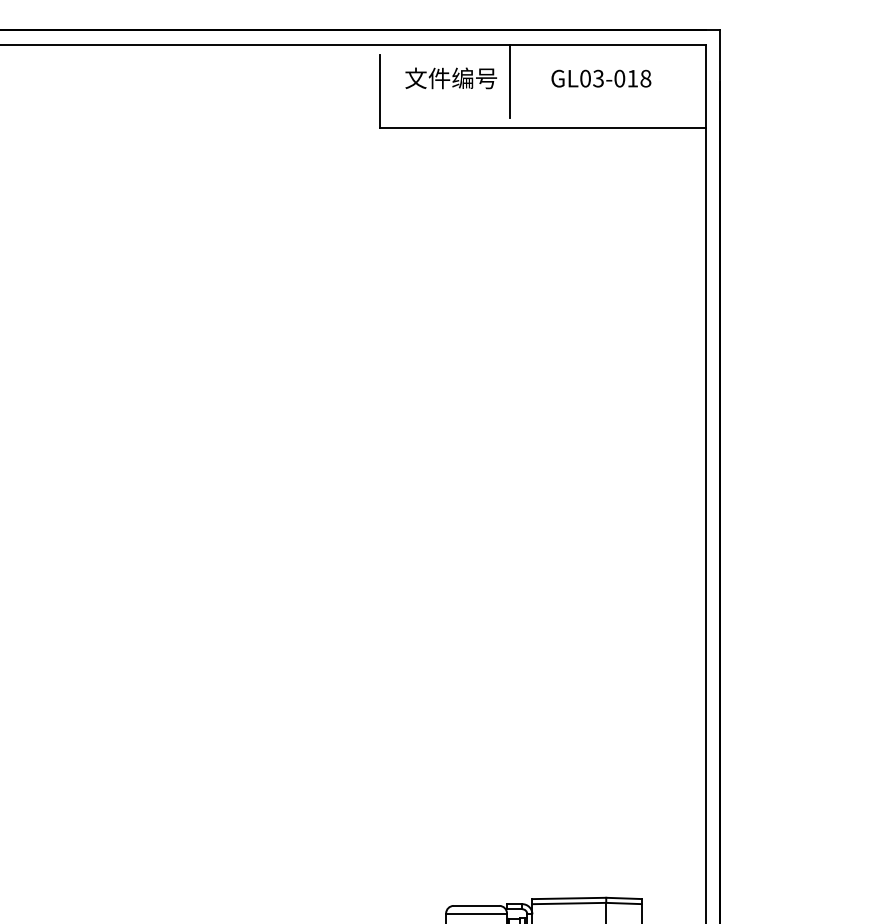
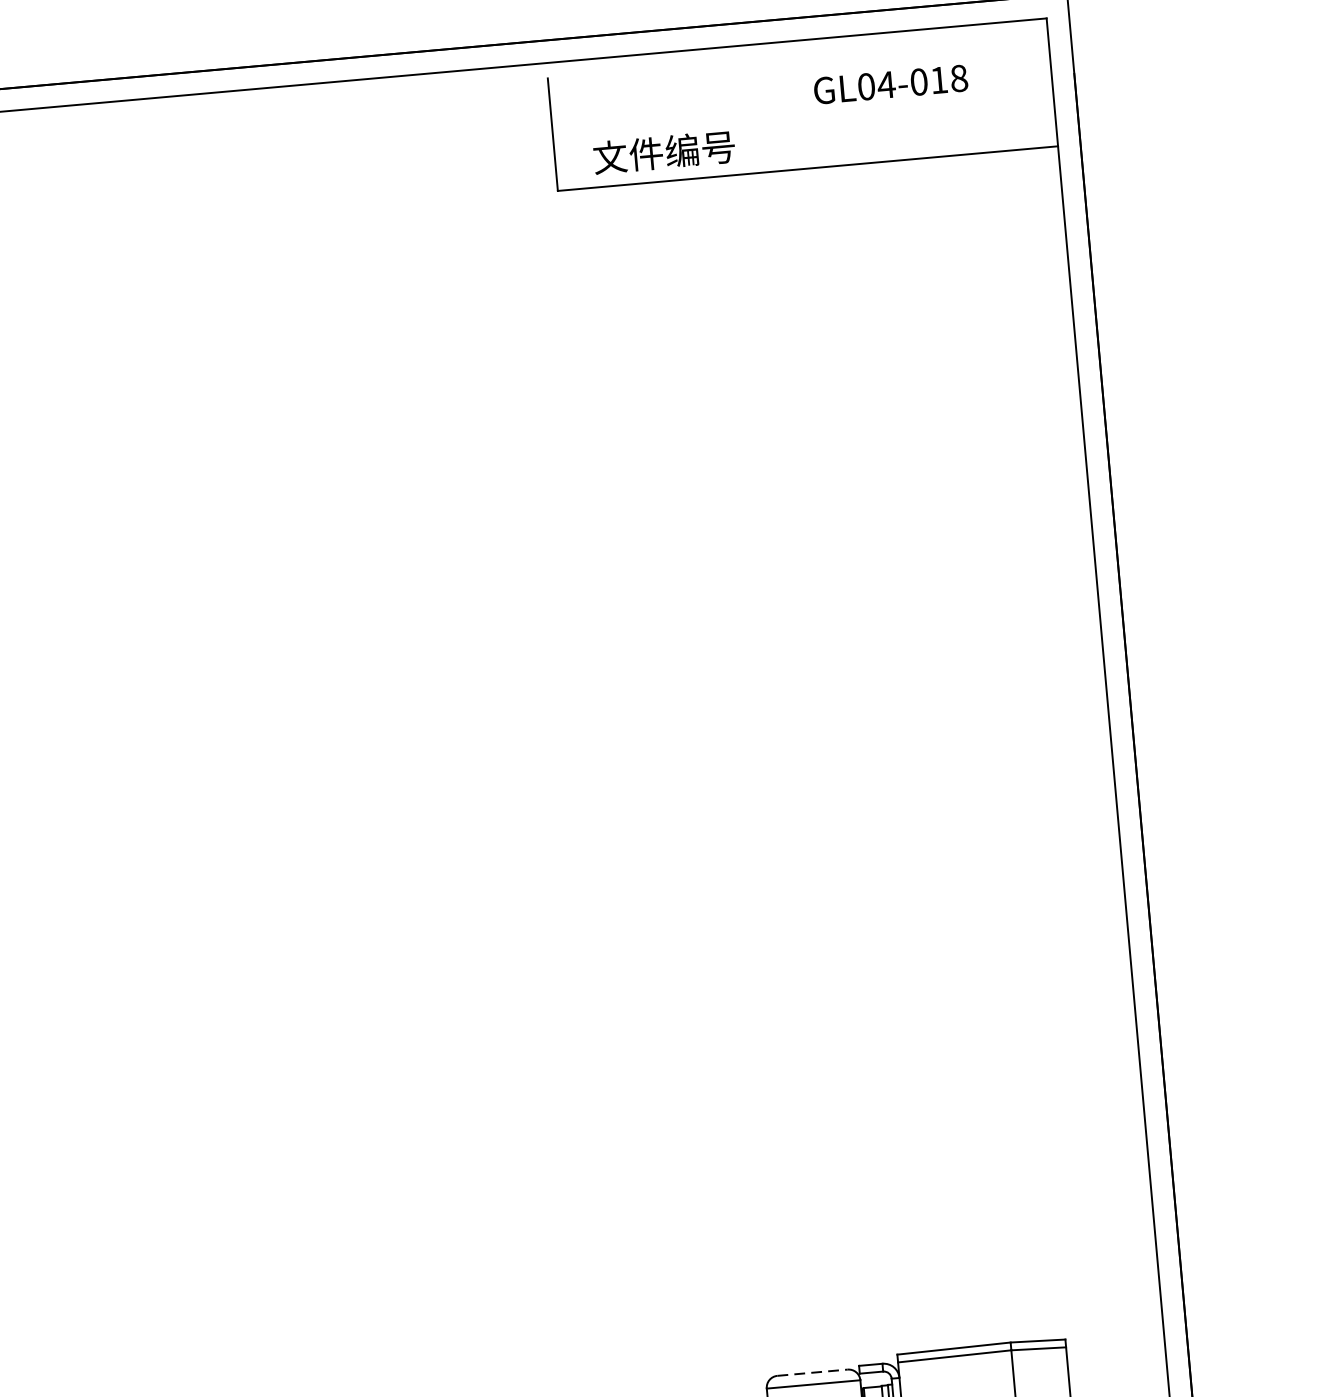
text: (450, 78) -> (663, 152), moved
text: (598, 78) -> (886, 84), GL03-018 -> GL04-018
line: (510, 81) -> (751, 101), removed
line: (476, 905) -> (812, 1372), solid -> dashed

